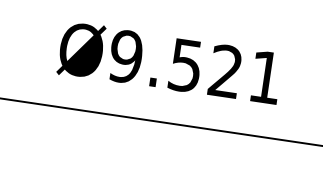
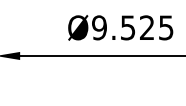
text: (266, 76) -> (166, 27), Ø9.521 -> Ø9.525

